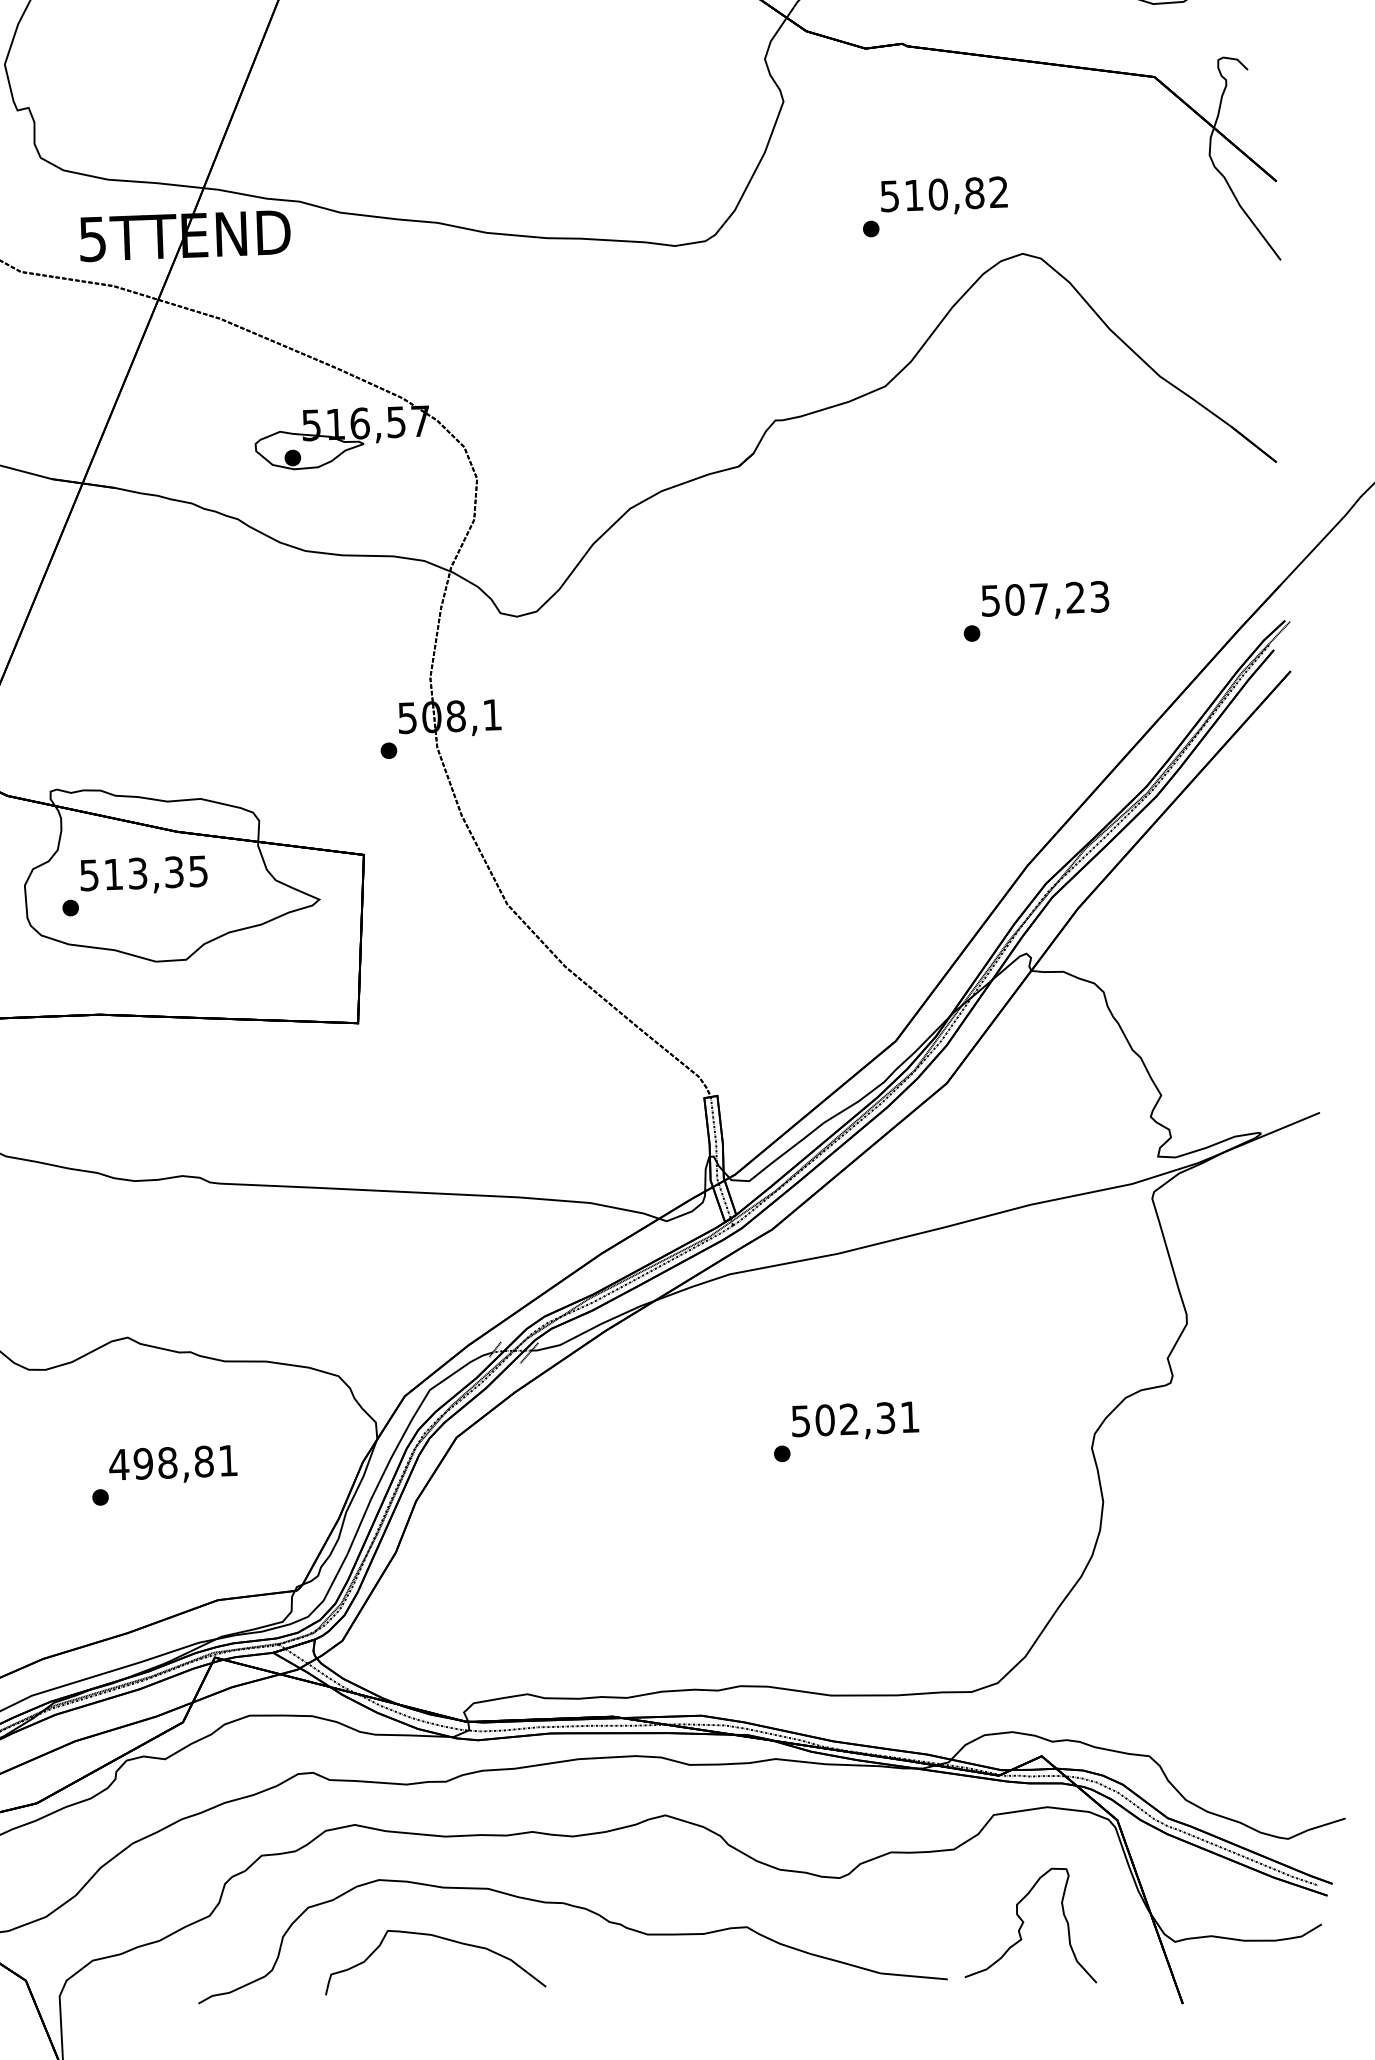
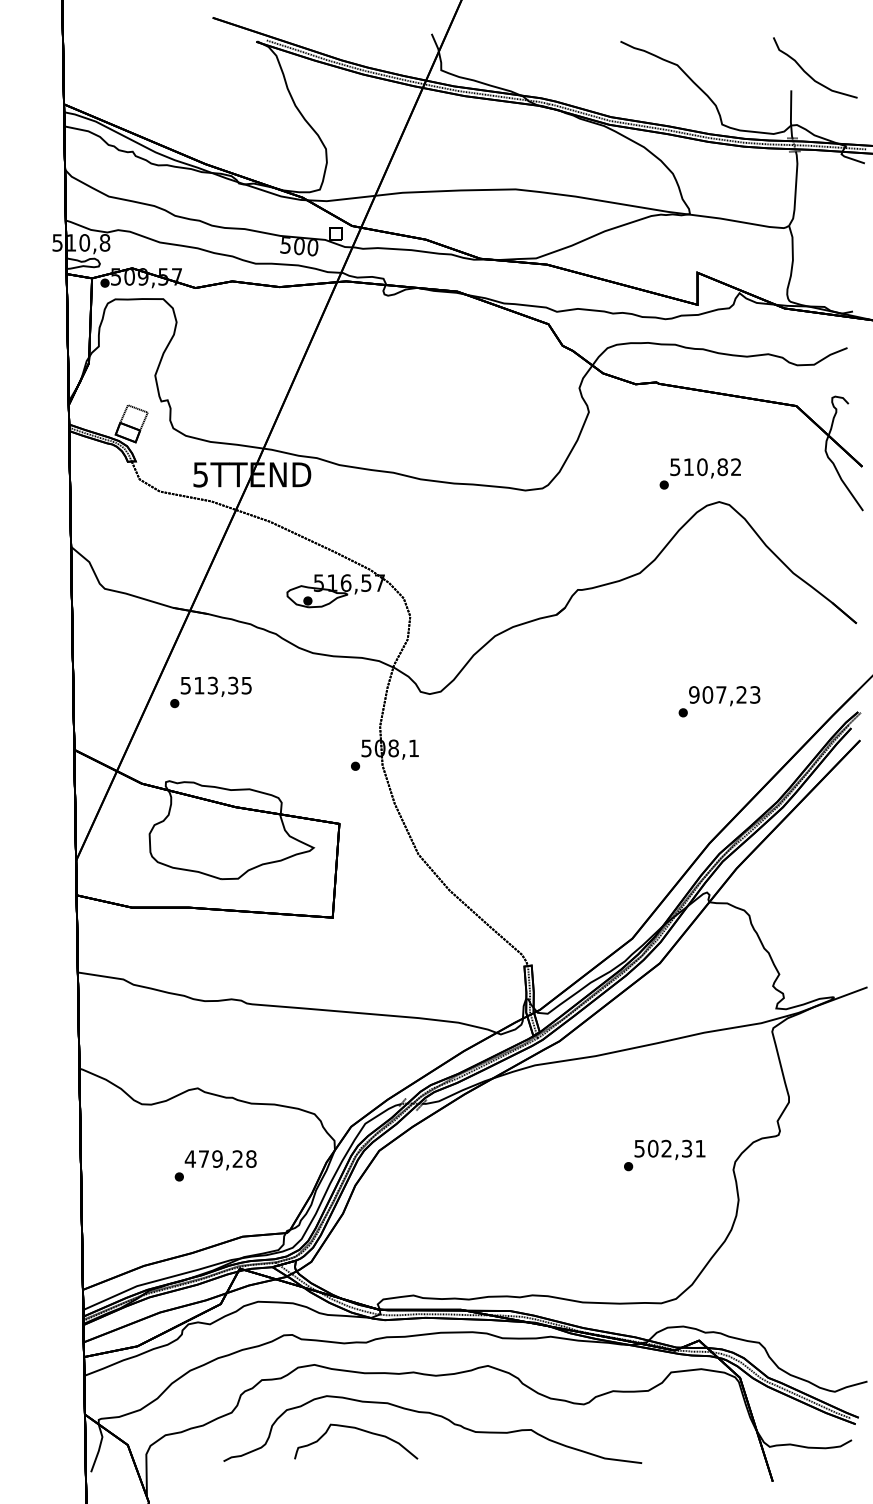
text: (933, 206) -> (699, 473), moved
text: (990, 600) -> (694, 694), 507,23 -> 907,23
text: (133, 885) -> (210, 692), moved
text: (845, 1431) -> (664, 1155), moved
text: (185, 1461) -> (227, 1158), 498,81 -> 479,28
curve: (1025, 1923) -> (686, 1433), removed

